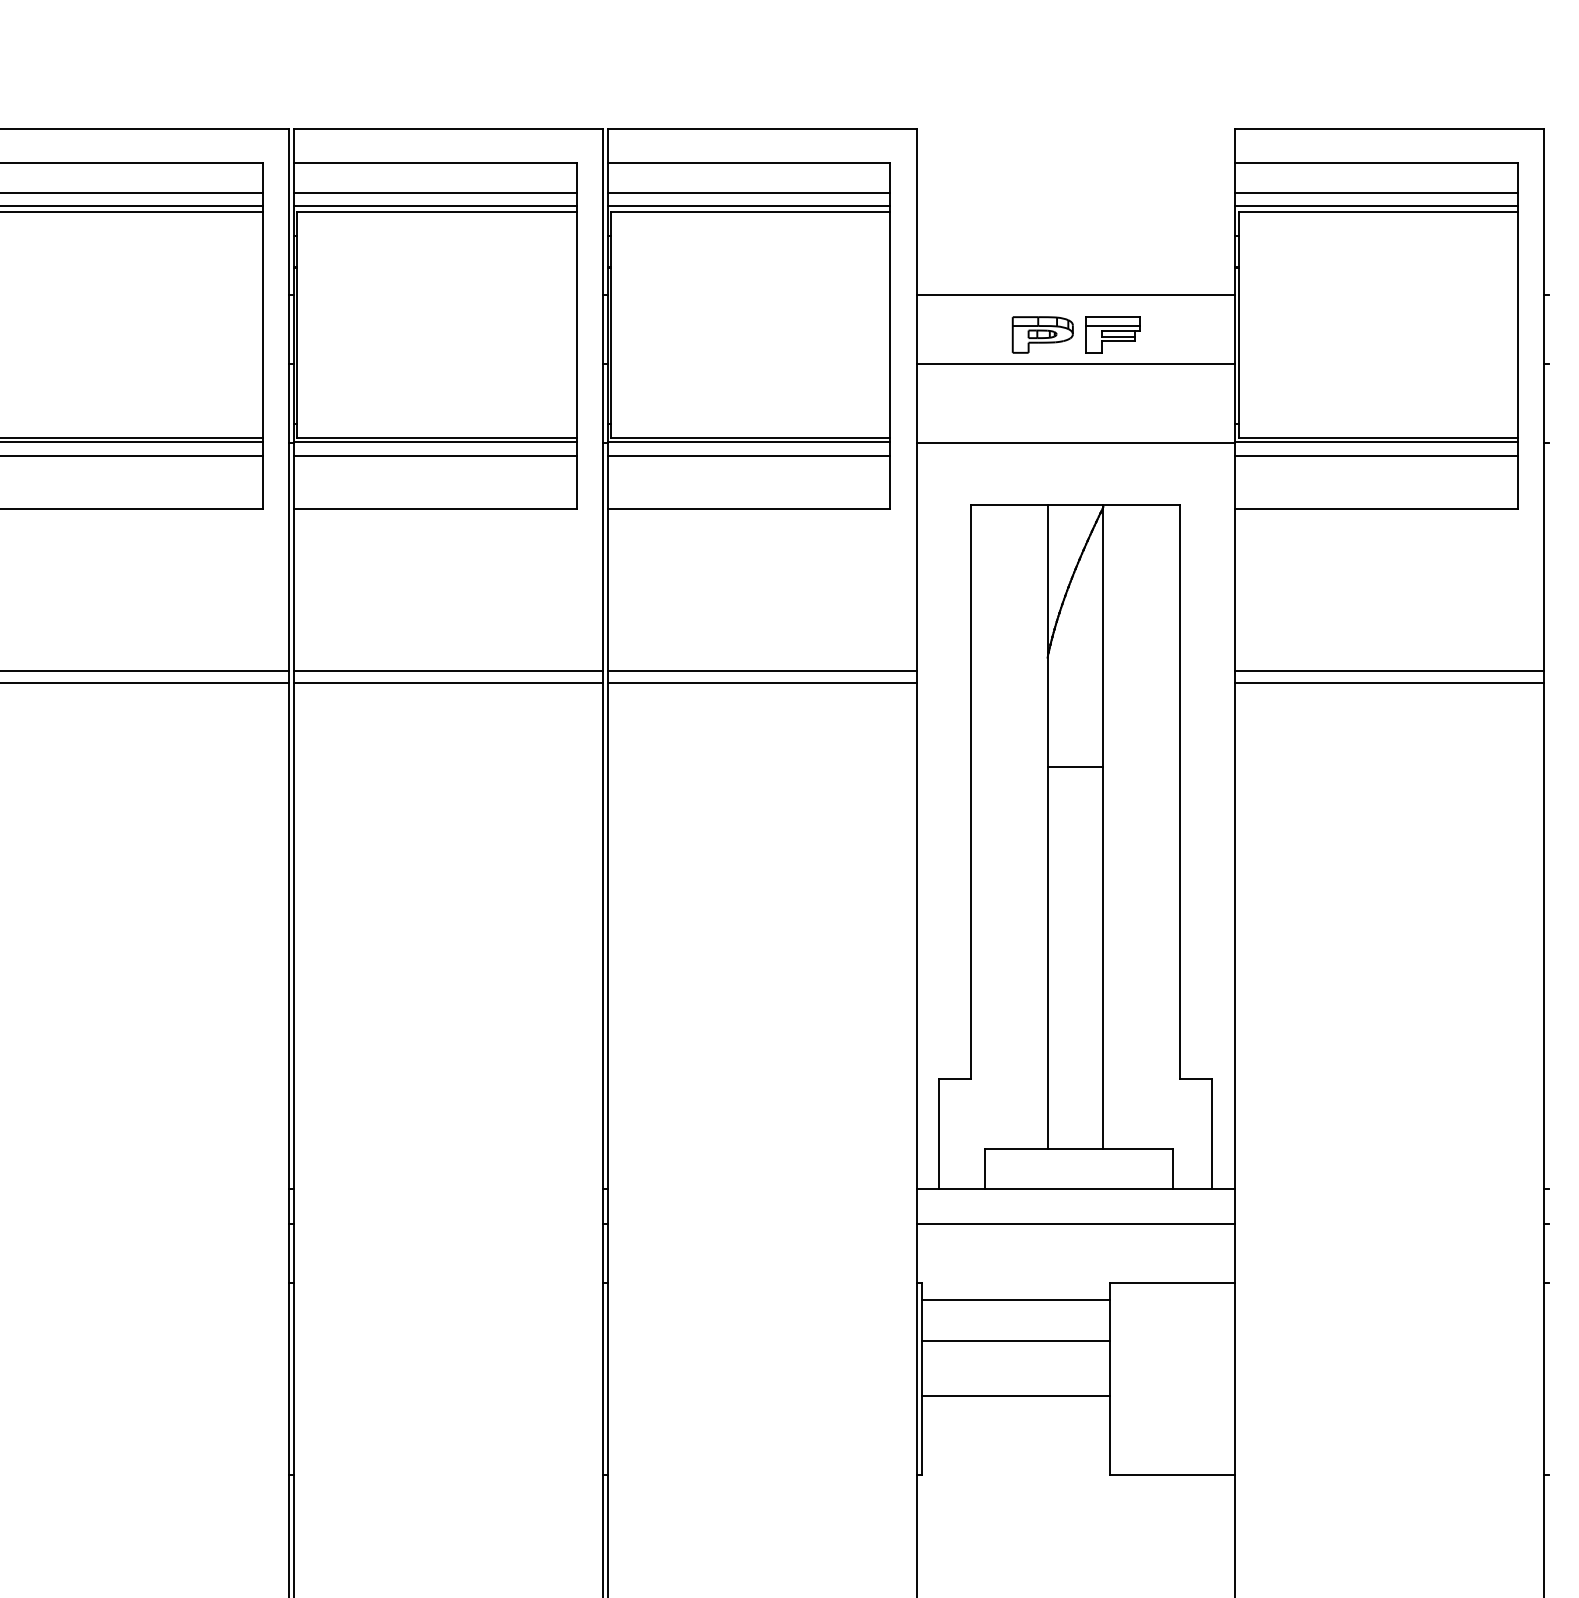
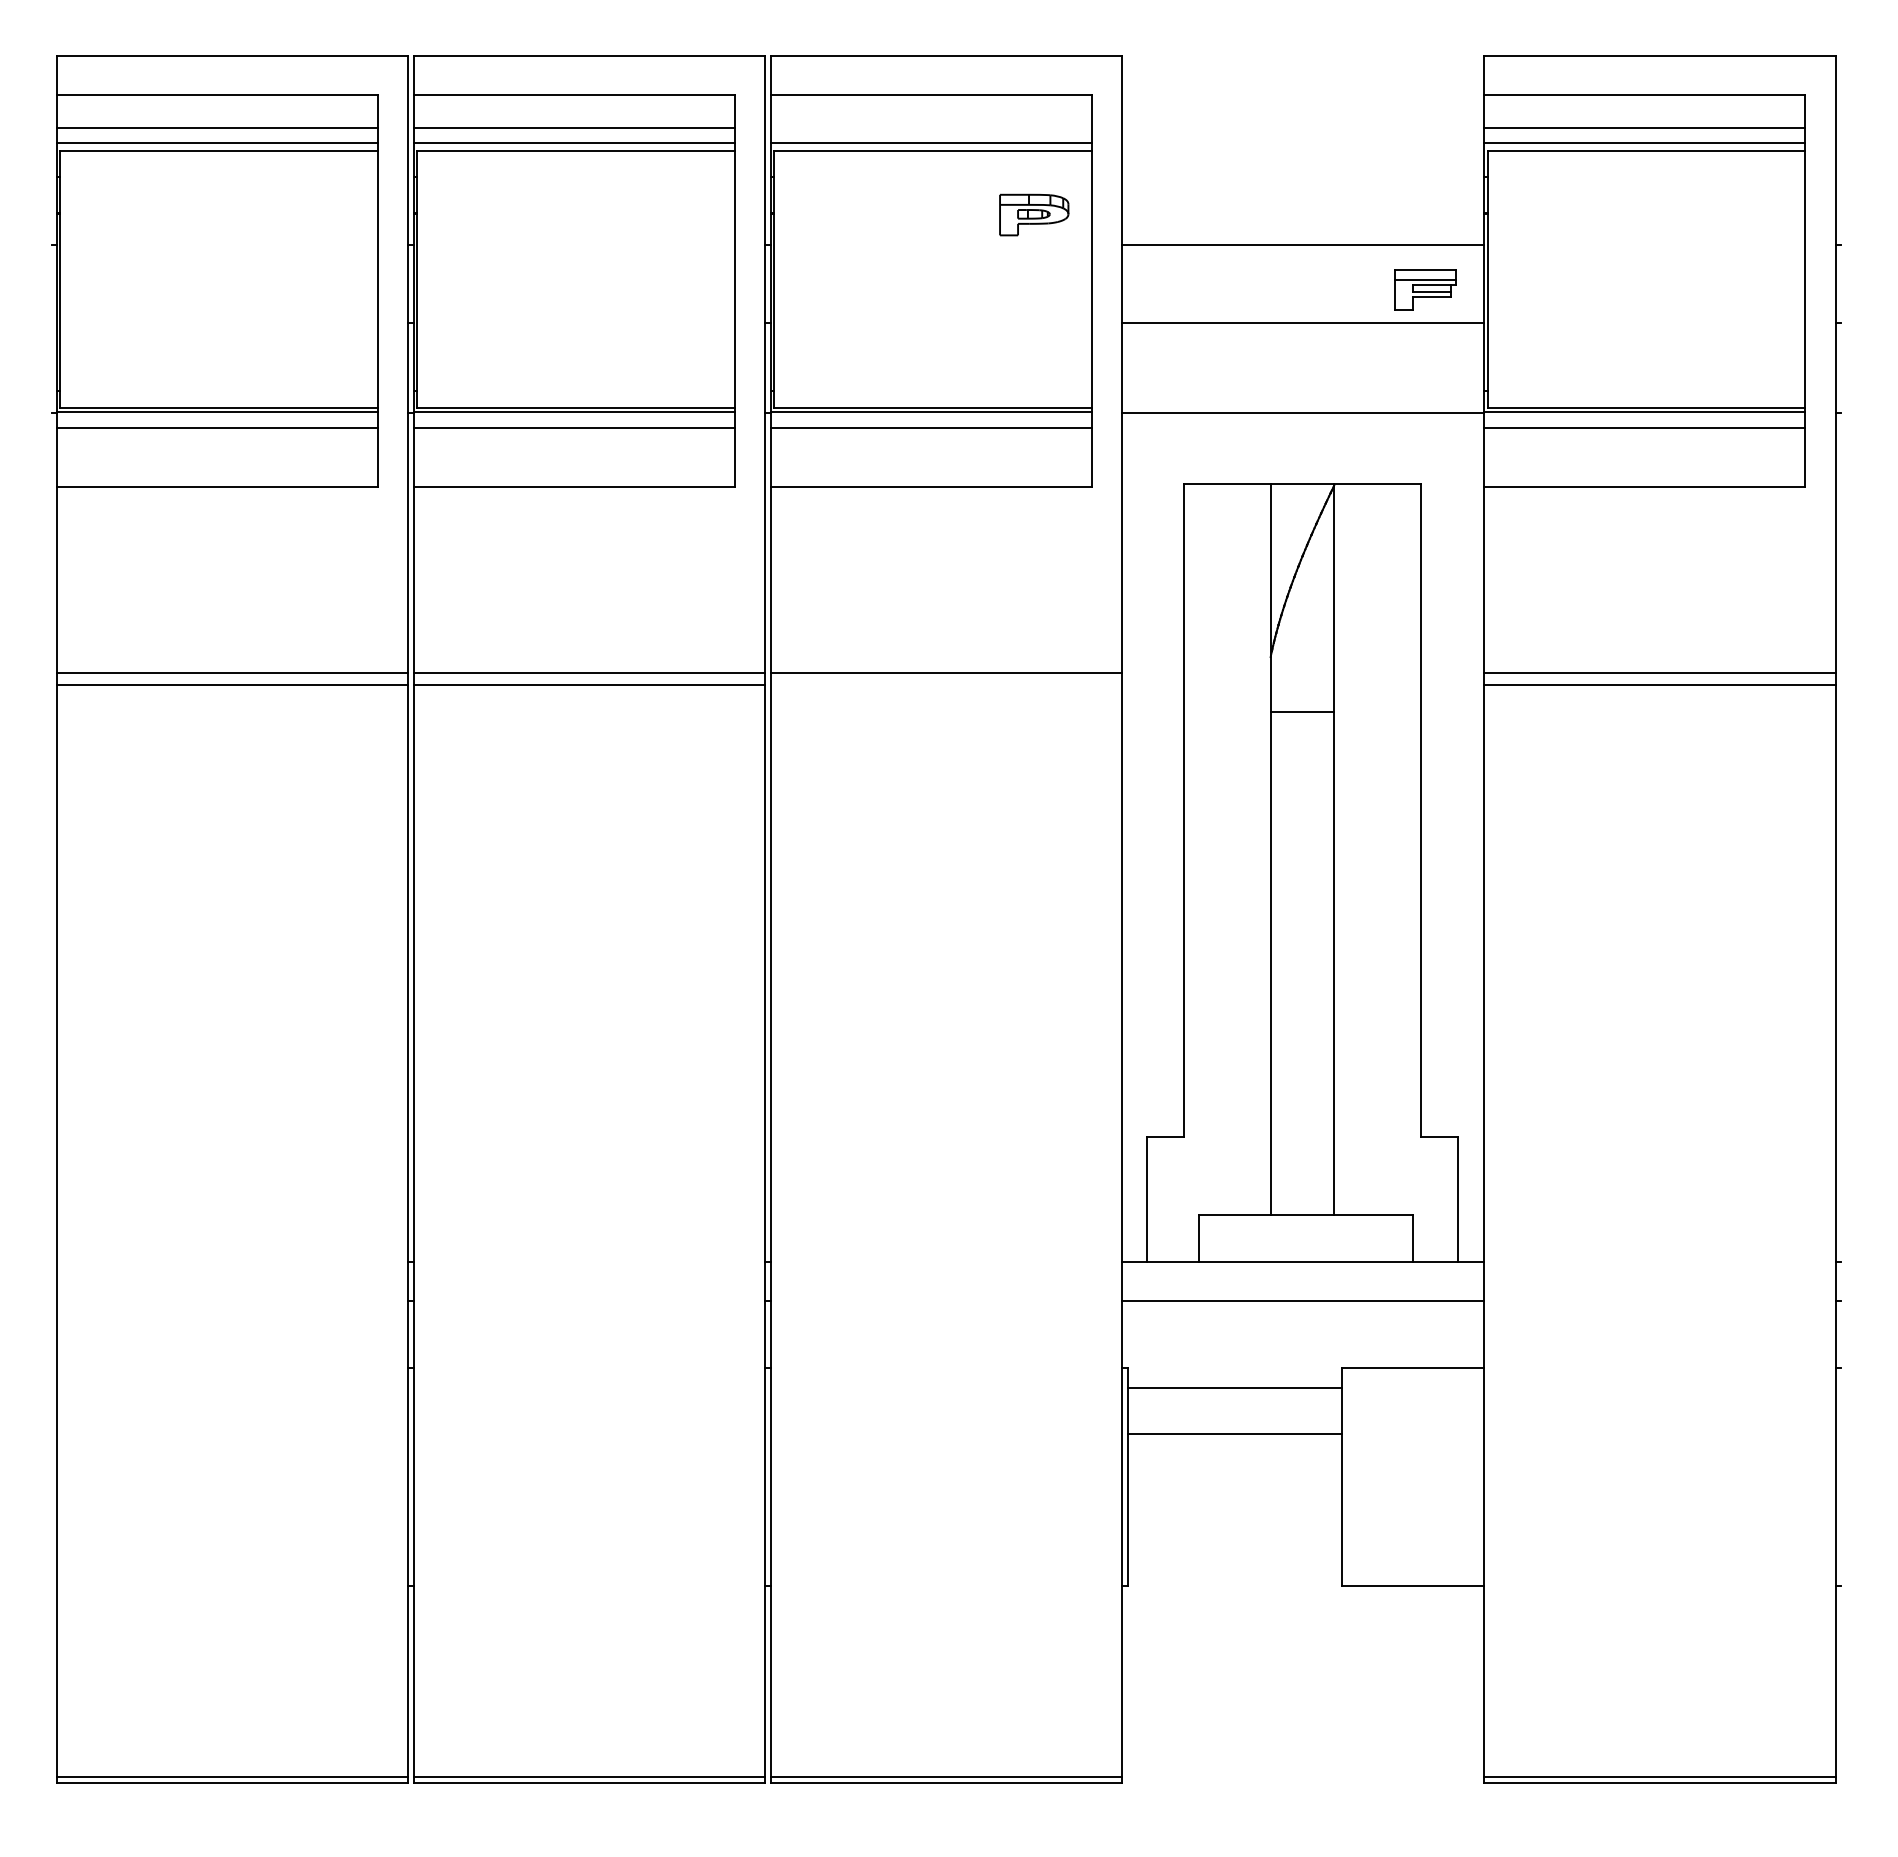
line: (748, 192) -> (930, 128), removed
part: (1043, 334) -> (1034, 214), moved
part: (1112, 334) -> (1425, 289), moved
line: (762, 682) -> (946, 685), removed
line: (1075, 767) -> (1302, 712), moved
line: (1015, 1396) -> (1234, 1497), removed

